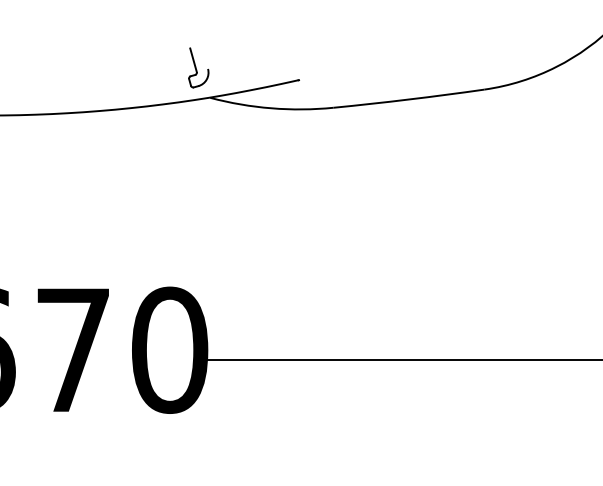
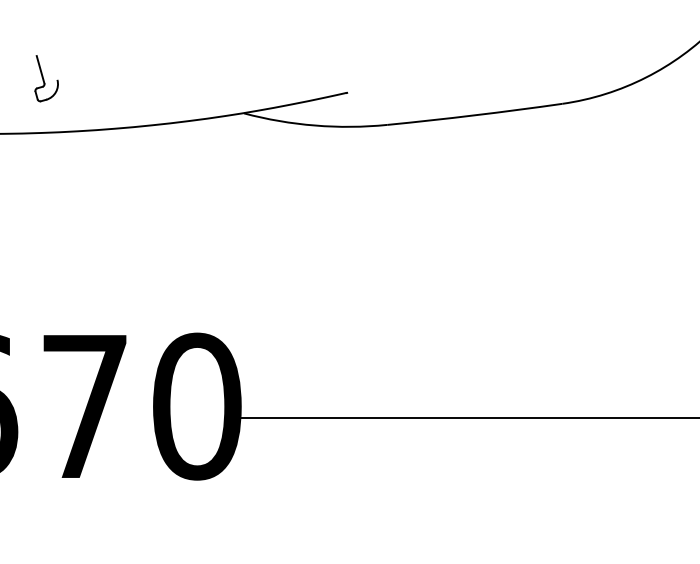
part: (198, 67) -> (46, 78), moved

